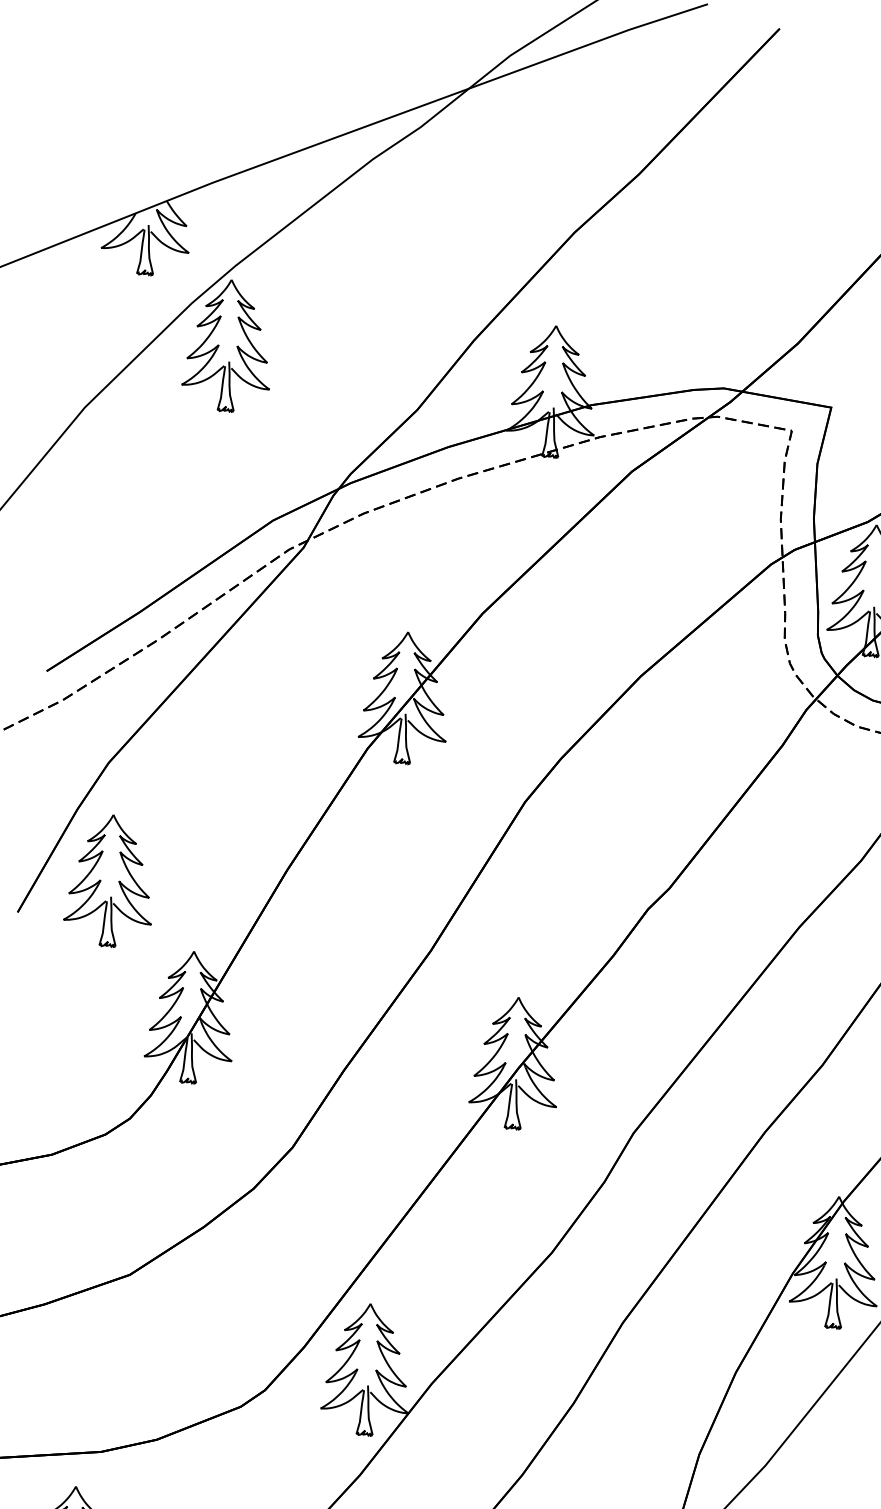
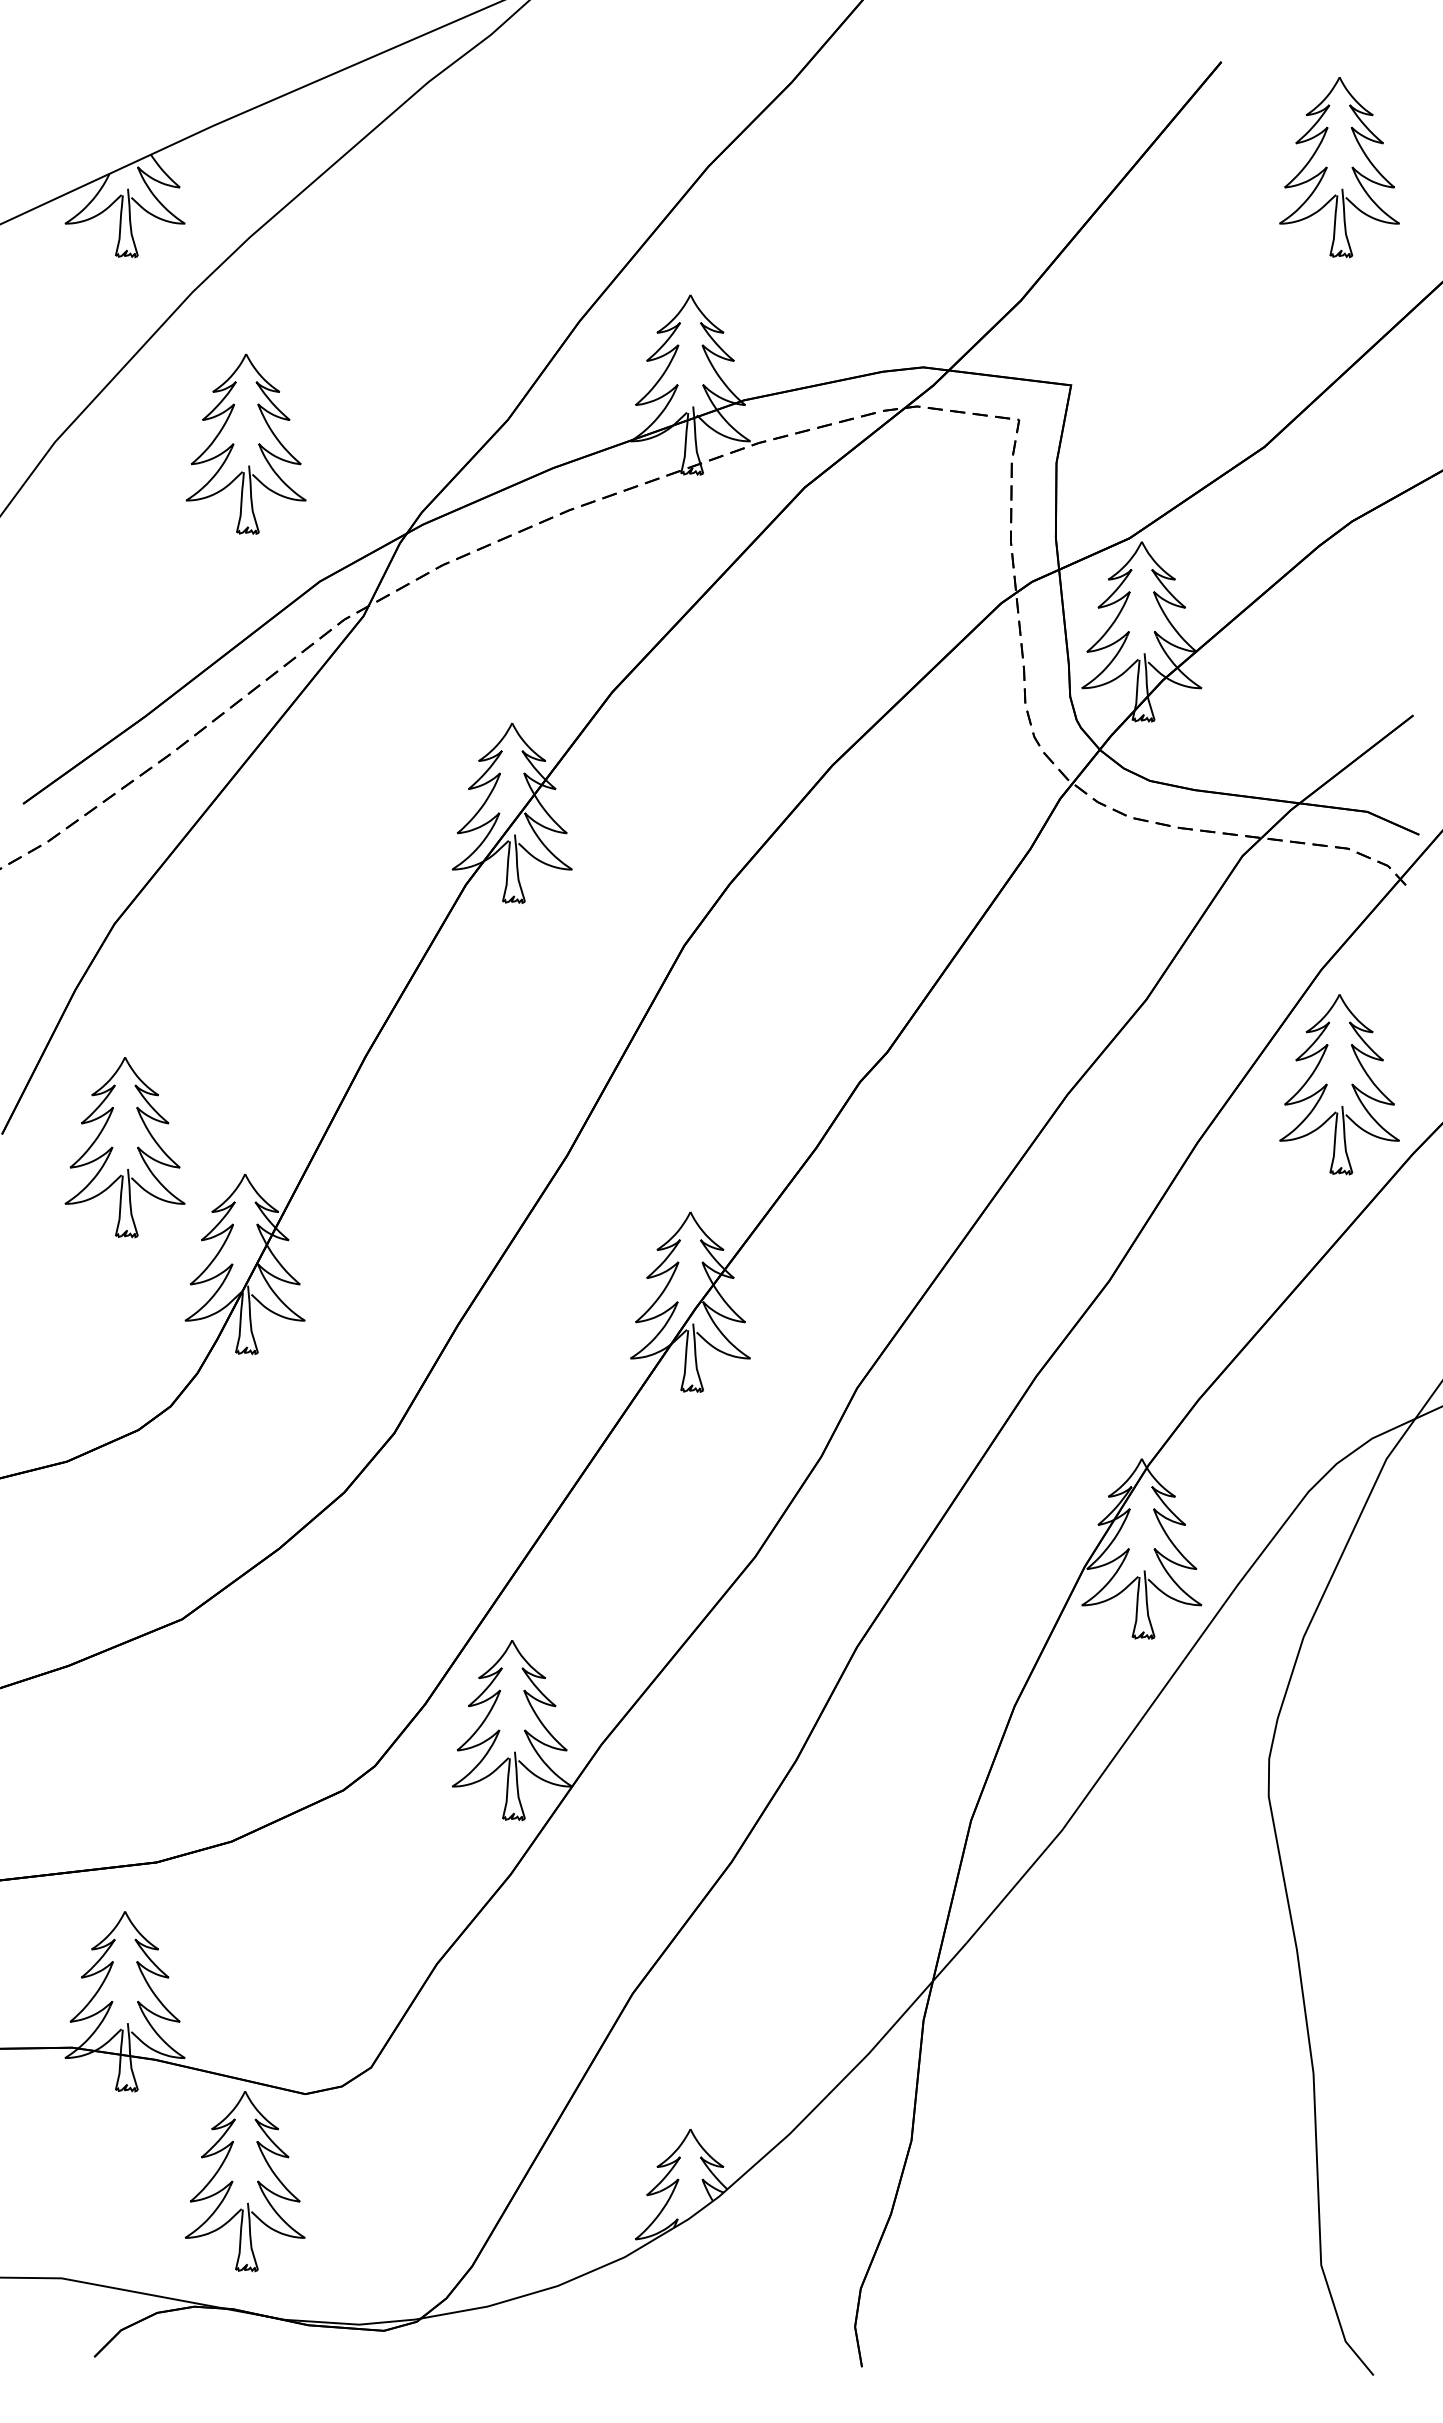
part: (219, 345) -> (234, 444), moved
part: (101, 880) -> (113, 1147), moved

